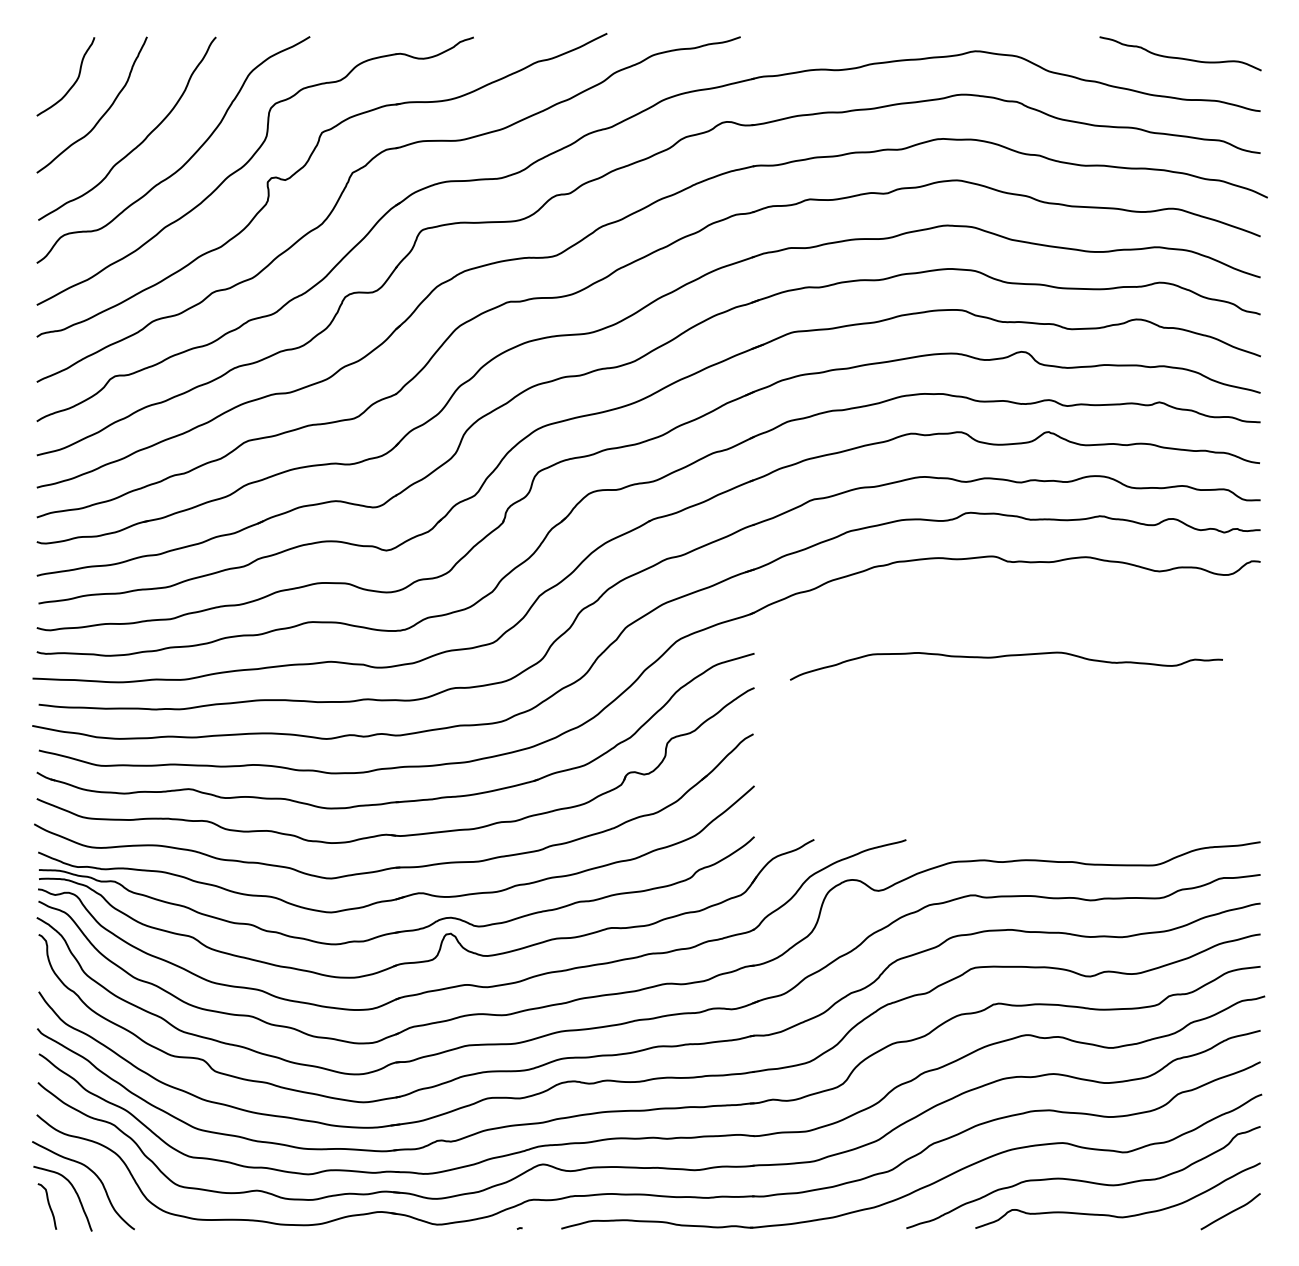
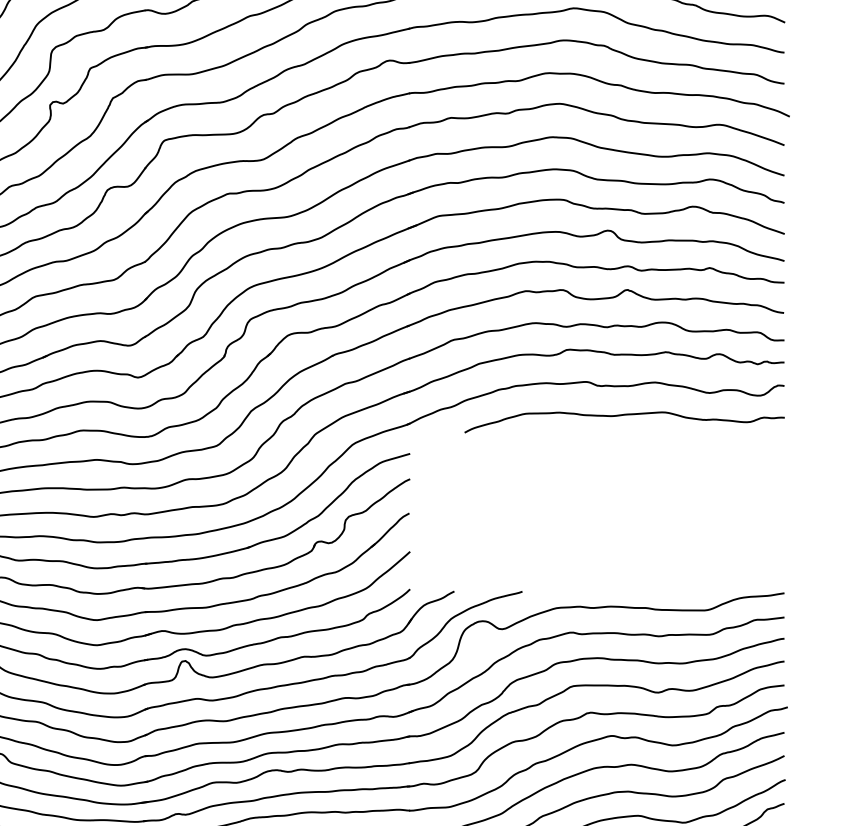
curve: (1003, 657) -> (622, 416), moved

